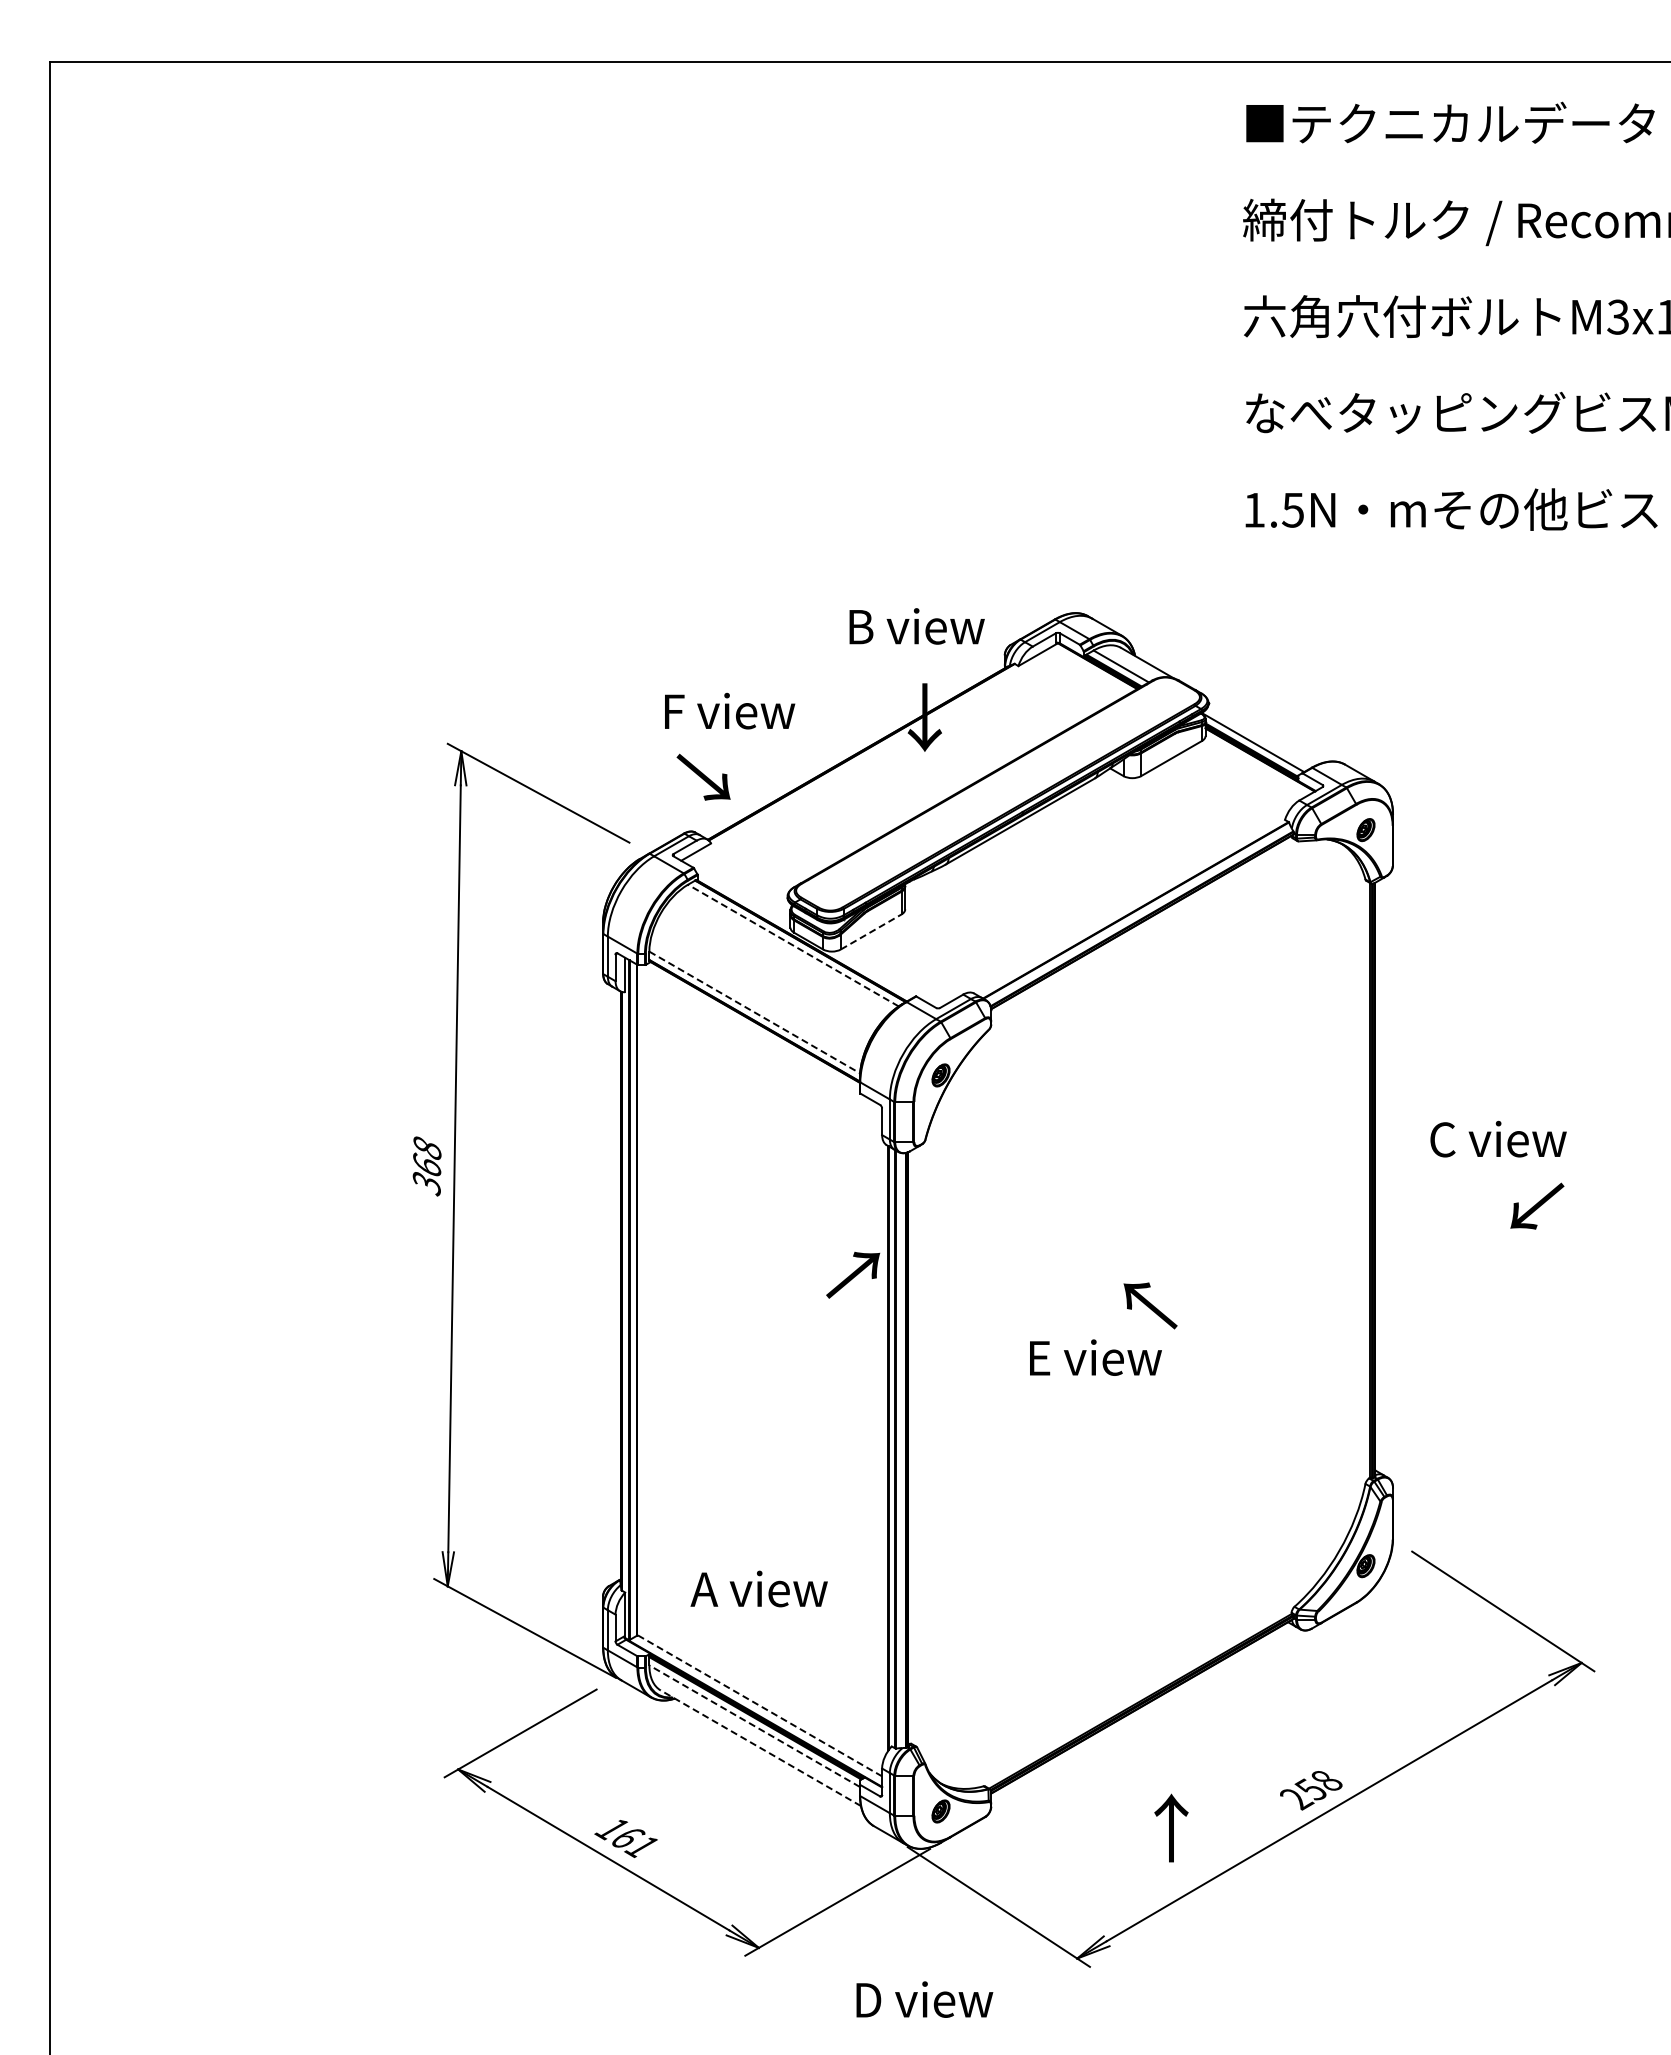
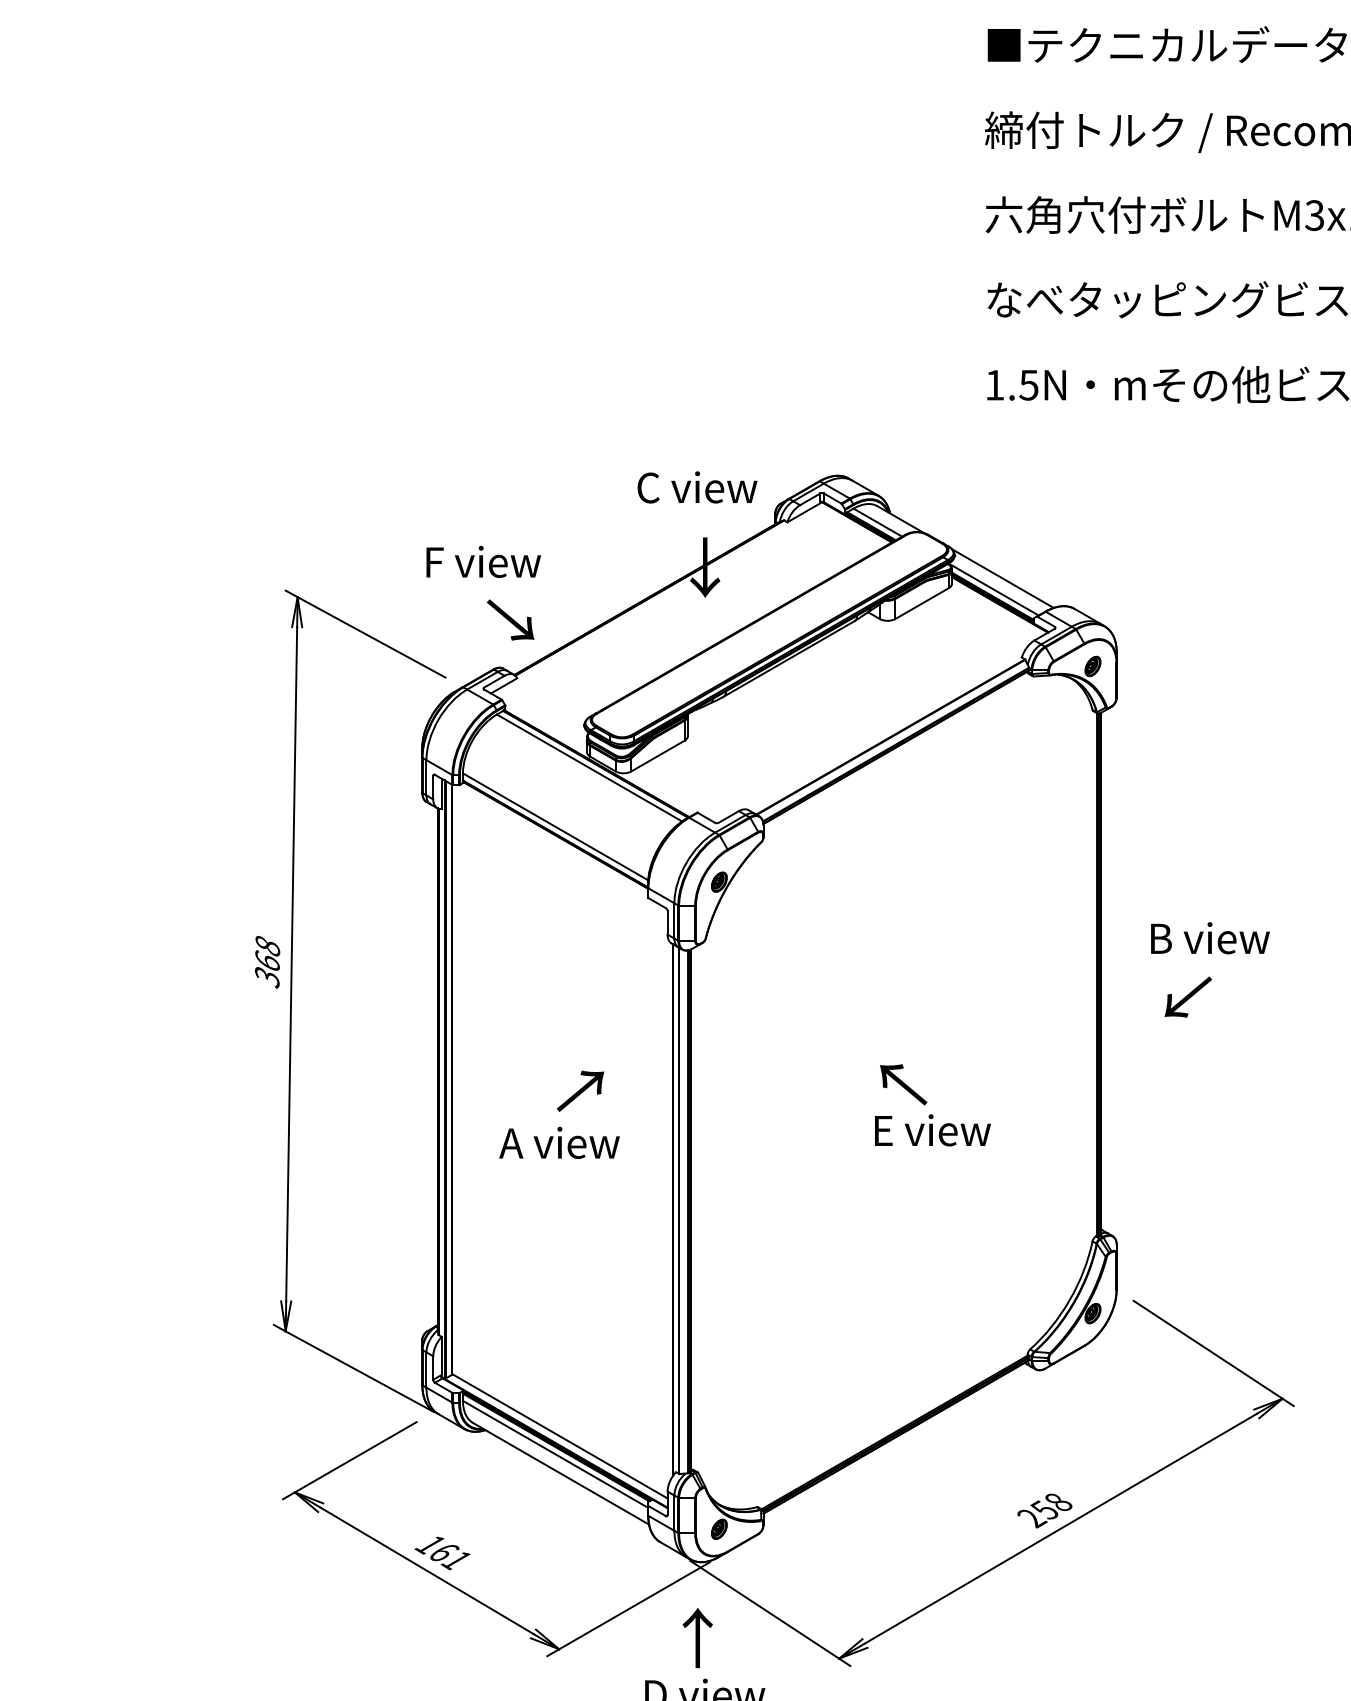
text: (916, 626) -> (697, 487), B view -> C view
text: (730, 710) -> (484, 561), moved
line: (1263, 729) -> (1002, 578), added
line: (871, 931) -> (658, 755), dashed -> solid
line: (793, 945) -> (589, 767), dashed -> solid
line: (754, 1012) -> (555, 826), dashed -> solid
text: (1498, 1139) -> (1209, 938), C view -> B view
text: (1537, 1205) -> (1188, 996), moved
text: (853, 1275) -> (580, 1091), moved
text: (1095, 1357) -> (932, 1130), moved
text: (758, 1588) -> (558, 1142), moved
line: (759, 1705) -> (559, 1436), dashed -> solid
line: (754, 1726) -> (555, 1454), dashed -> solid
line: (760, 1748) -> (560, 1473), dashed -> solid
text: (1171, 1827) -> (697, 1637), moved

